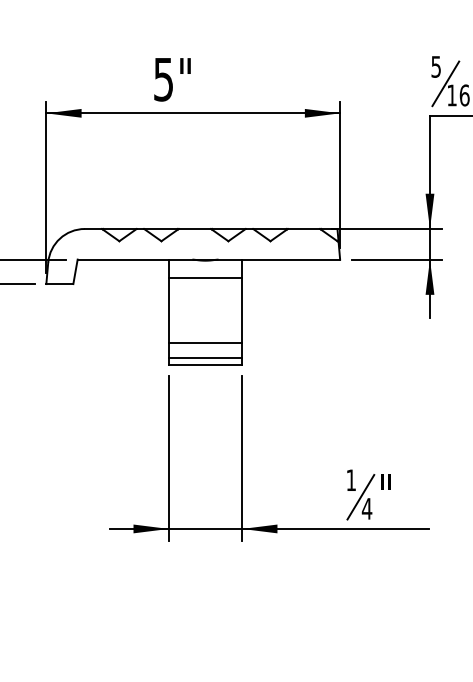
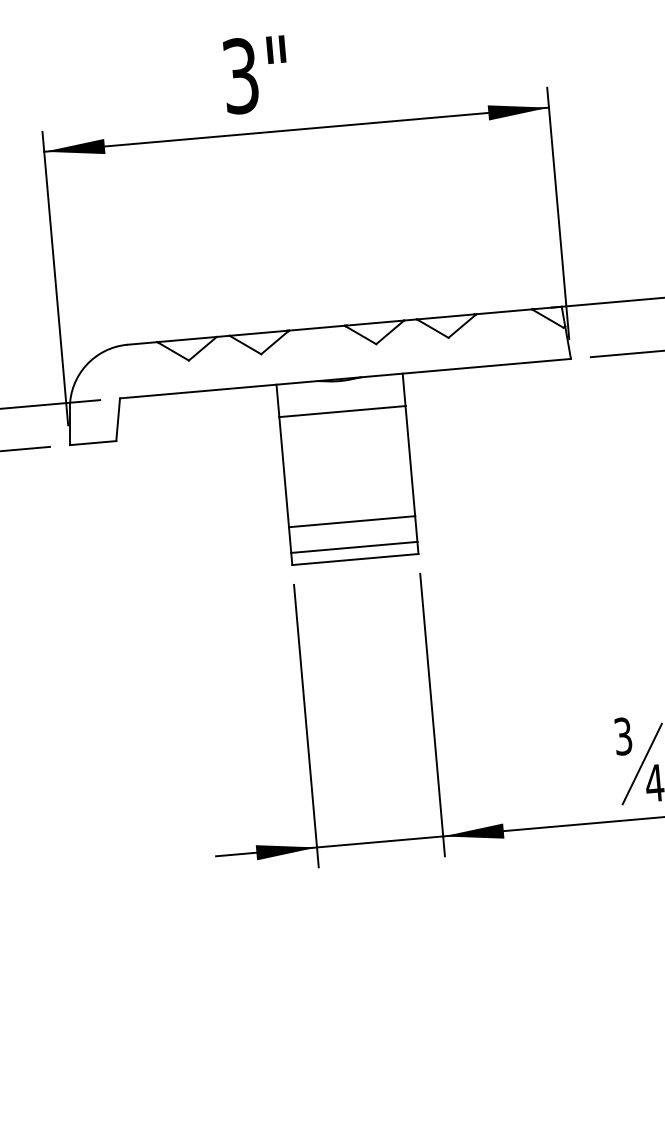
text: (164, 78) -> (241, 74), 5" -> 3"
text: (350, 480) -> (621, 736), 1 -> 3

